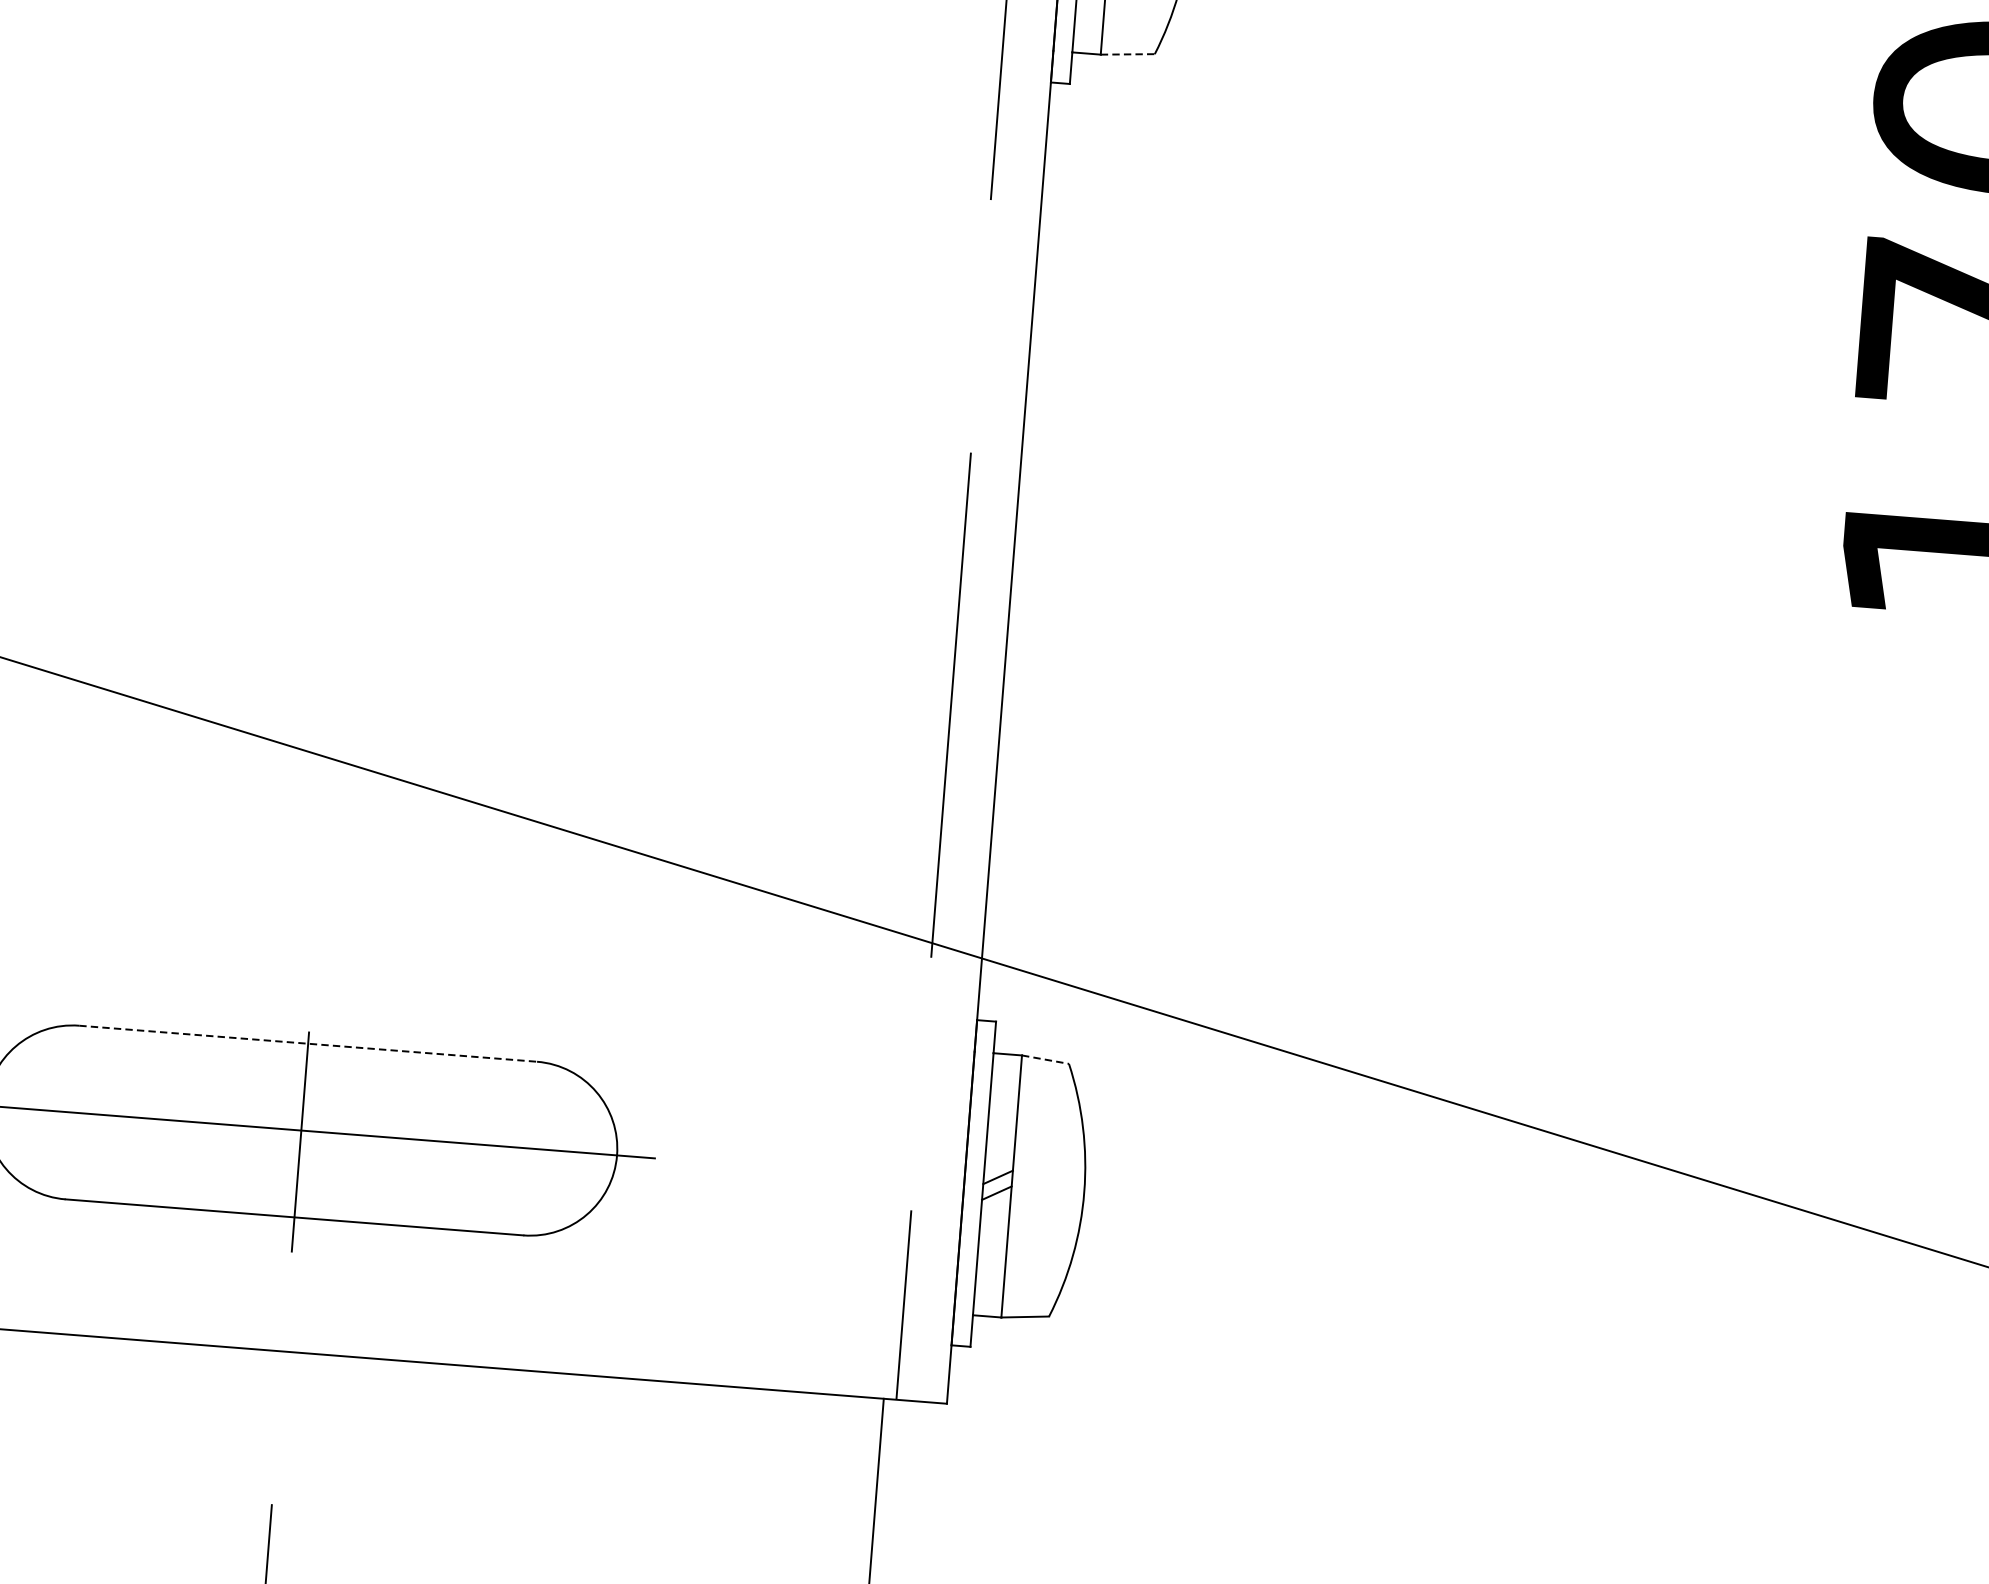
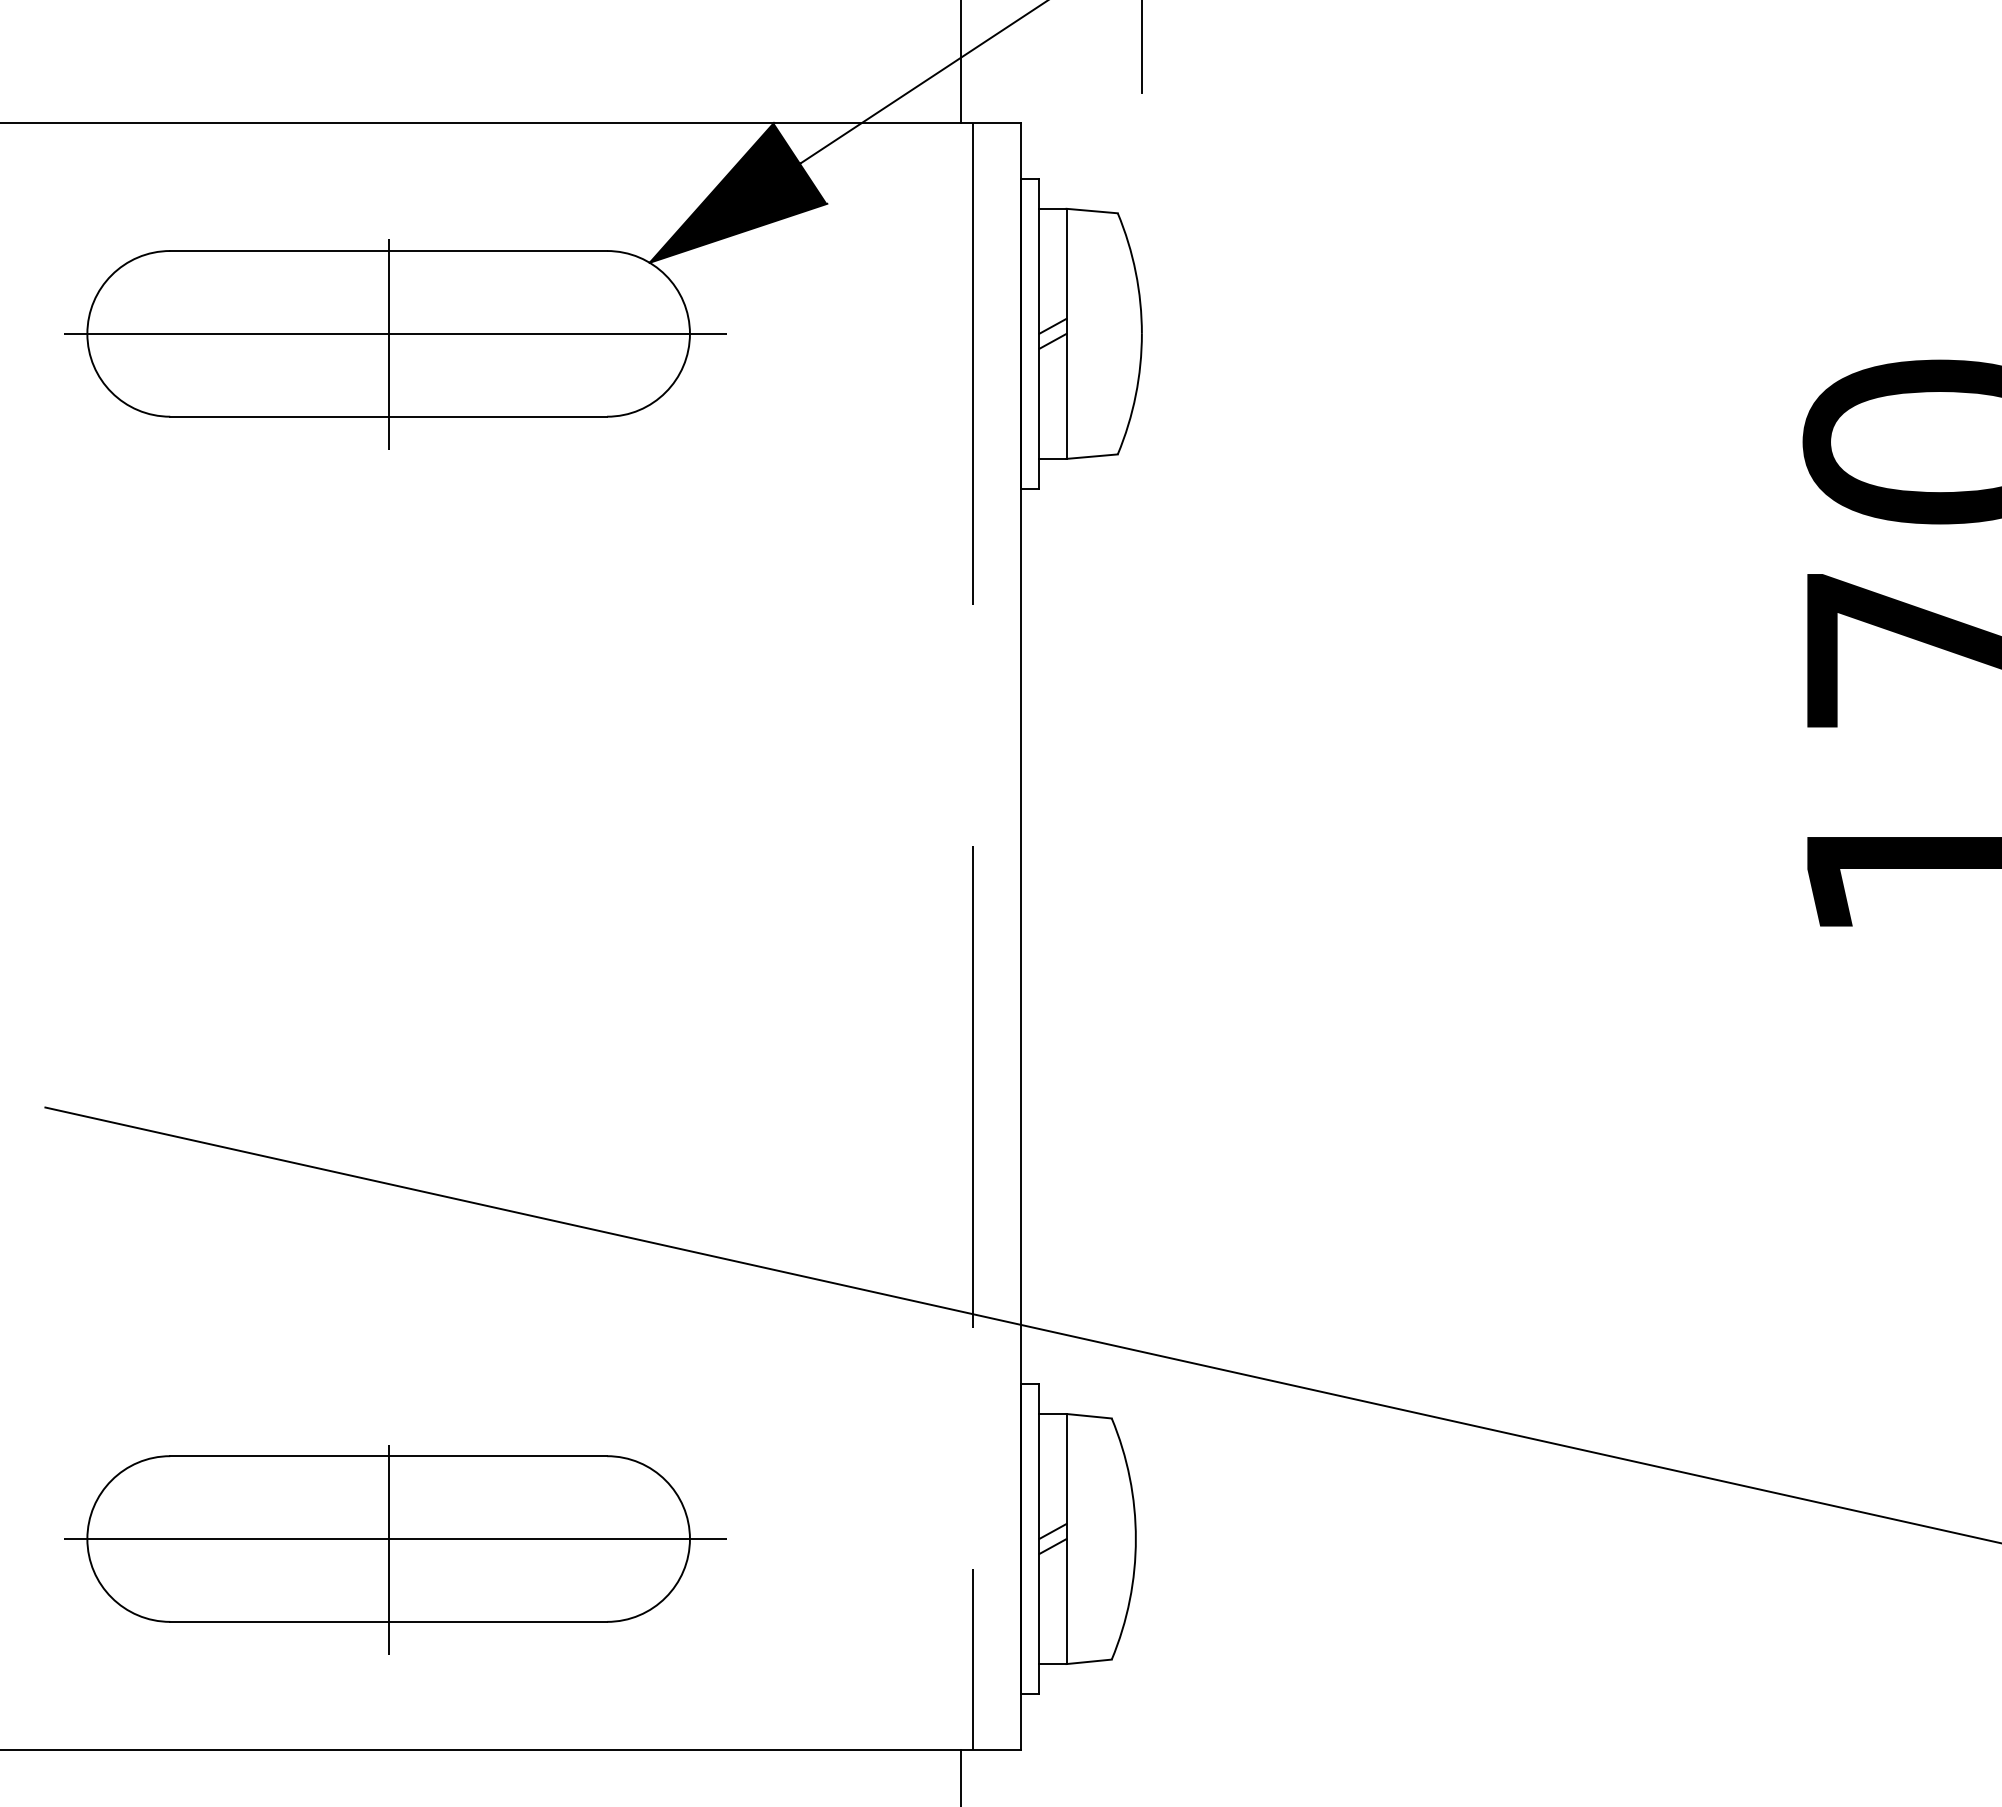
line: (1128, 54) -> (1092, 456), dashed -> solid
line: (309, 1044) -> (389, 1456), dashed -> solid
line: (1045, 1059) -> (1089, 1416), dashed -> solid

